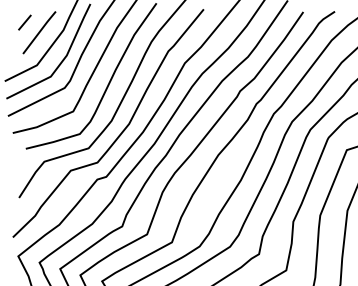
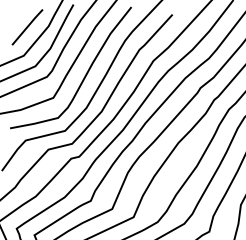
line: (24, 22) -> (14, 17), removed

